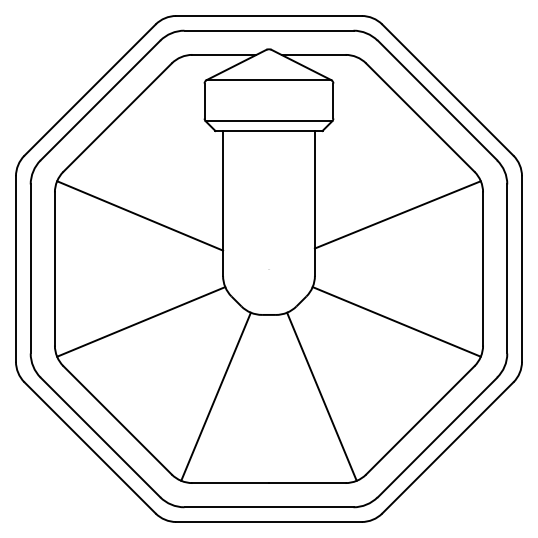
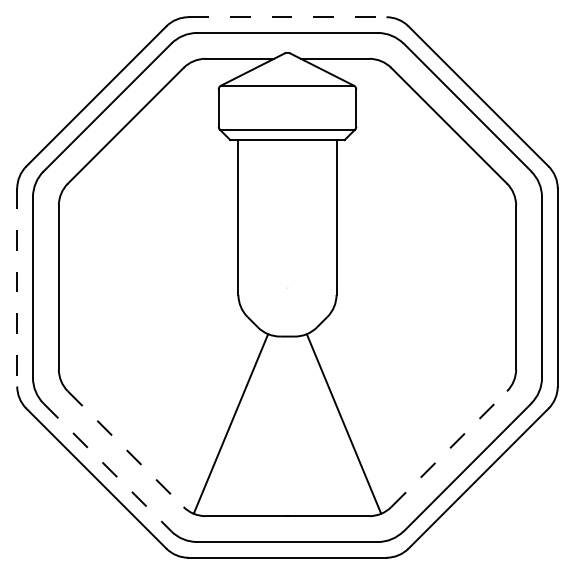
line: (269, 16) -> (287, 17), solid -> dashed
line: (397, 214) -> (424, 229), removed
line: (139, 215) -> (149, 230), removed
line: (16, 269) -> (17, 288), solid -> dashed
line: (140, 321) -> (150, 343), removed
line: (396, 321) -> (423, 343), removed
line: (117, 420) -> (125, 449), solid -> dashed
line: (420, 420) -> (449, 449), solid -> dashed
line: (100, 437) -> (107, 467), solid -> dashed

